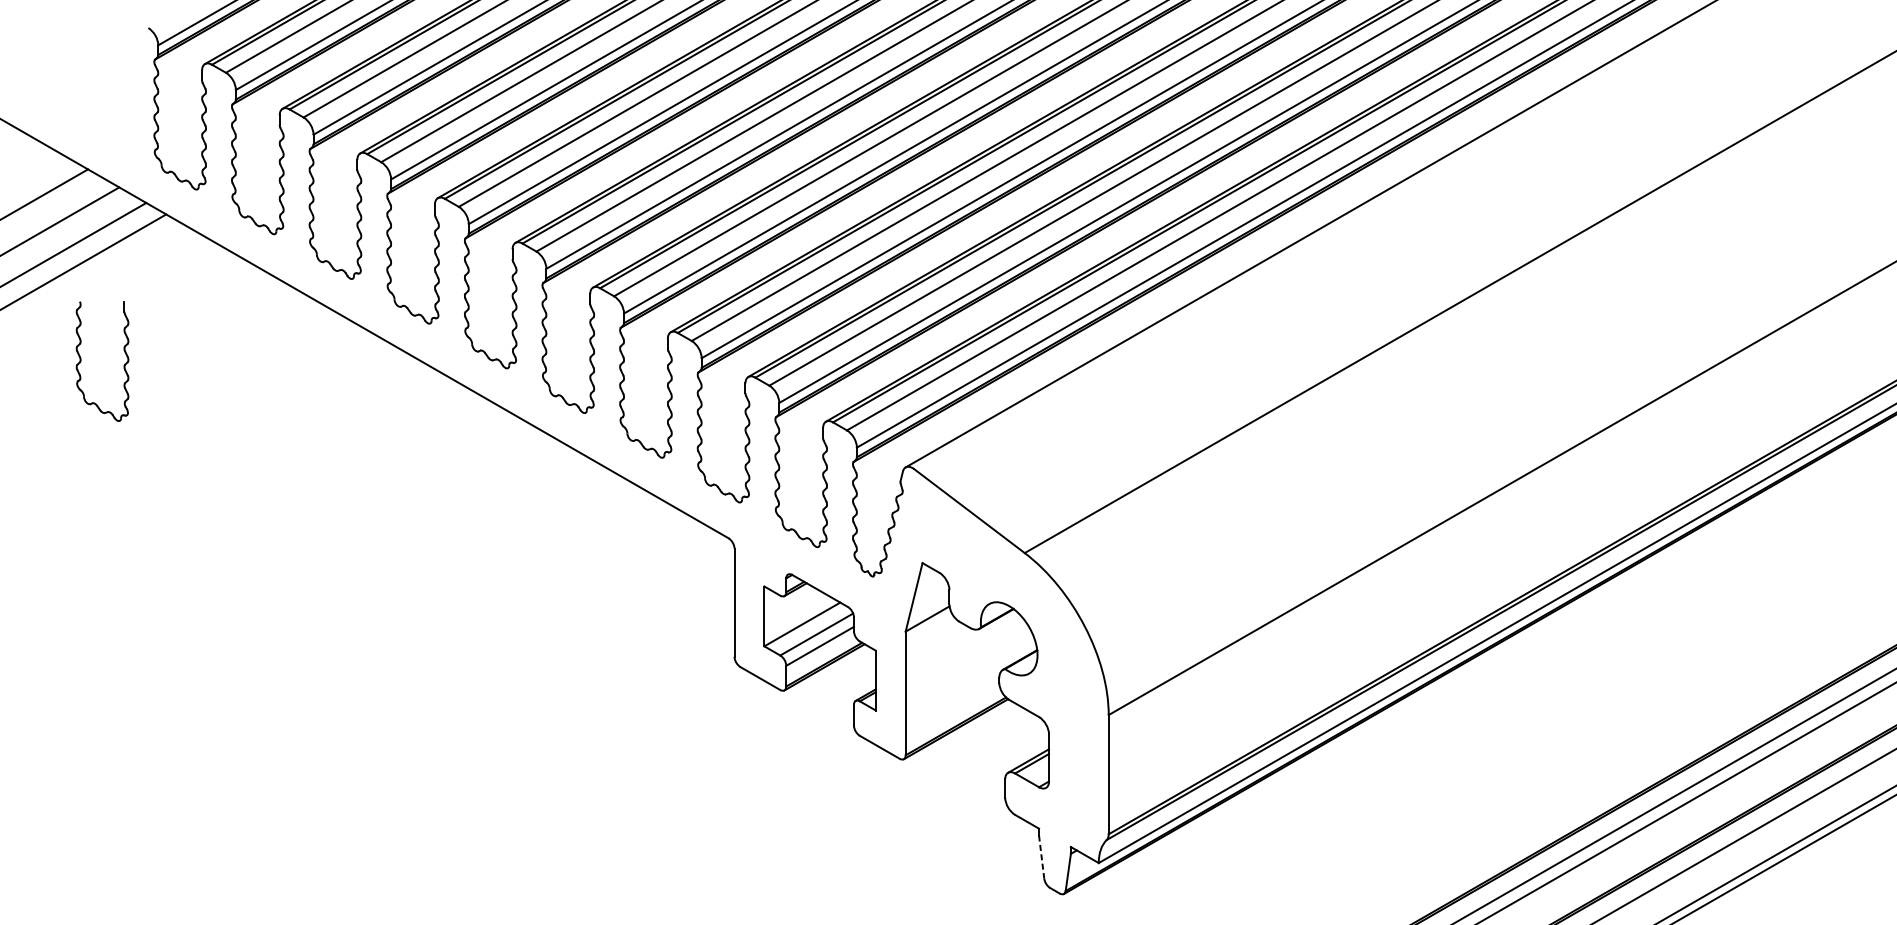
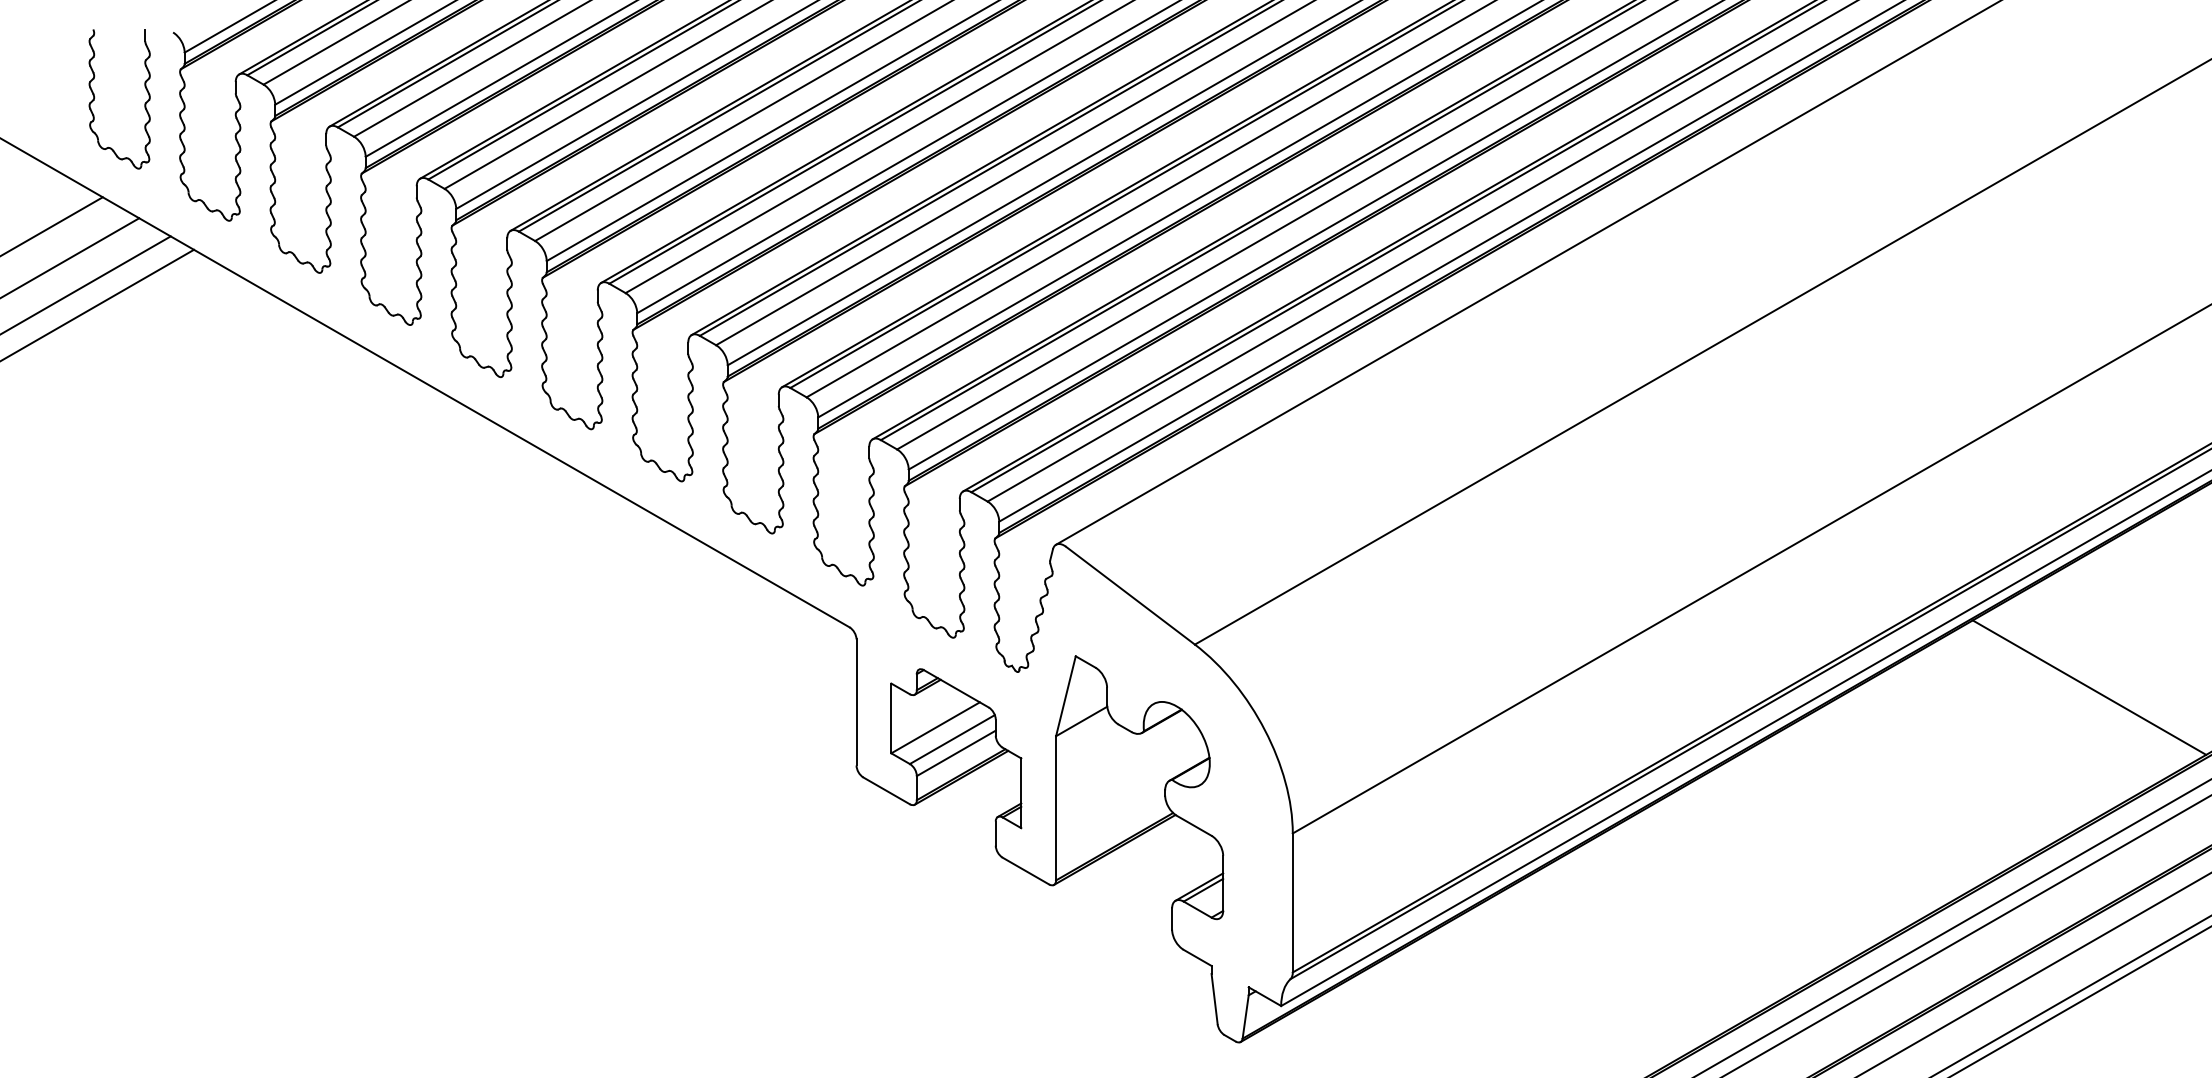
part: (81, 360) -> (95, 97), moved
line: (1792, 589) -> (2089, 687), added
line: (1041, 857) -> (1214, 999), dashed -> solid

